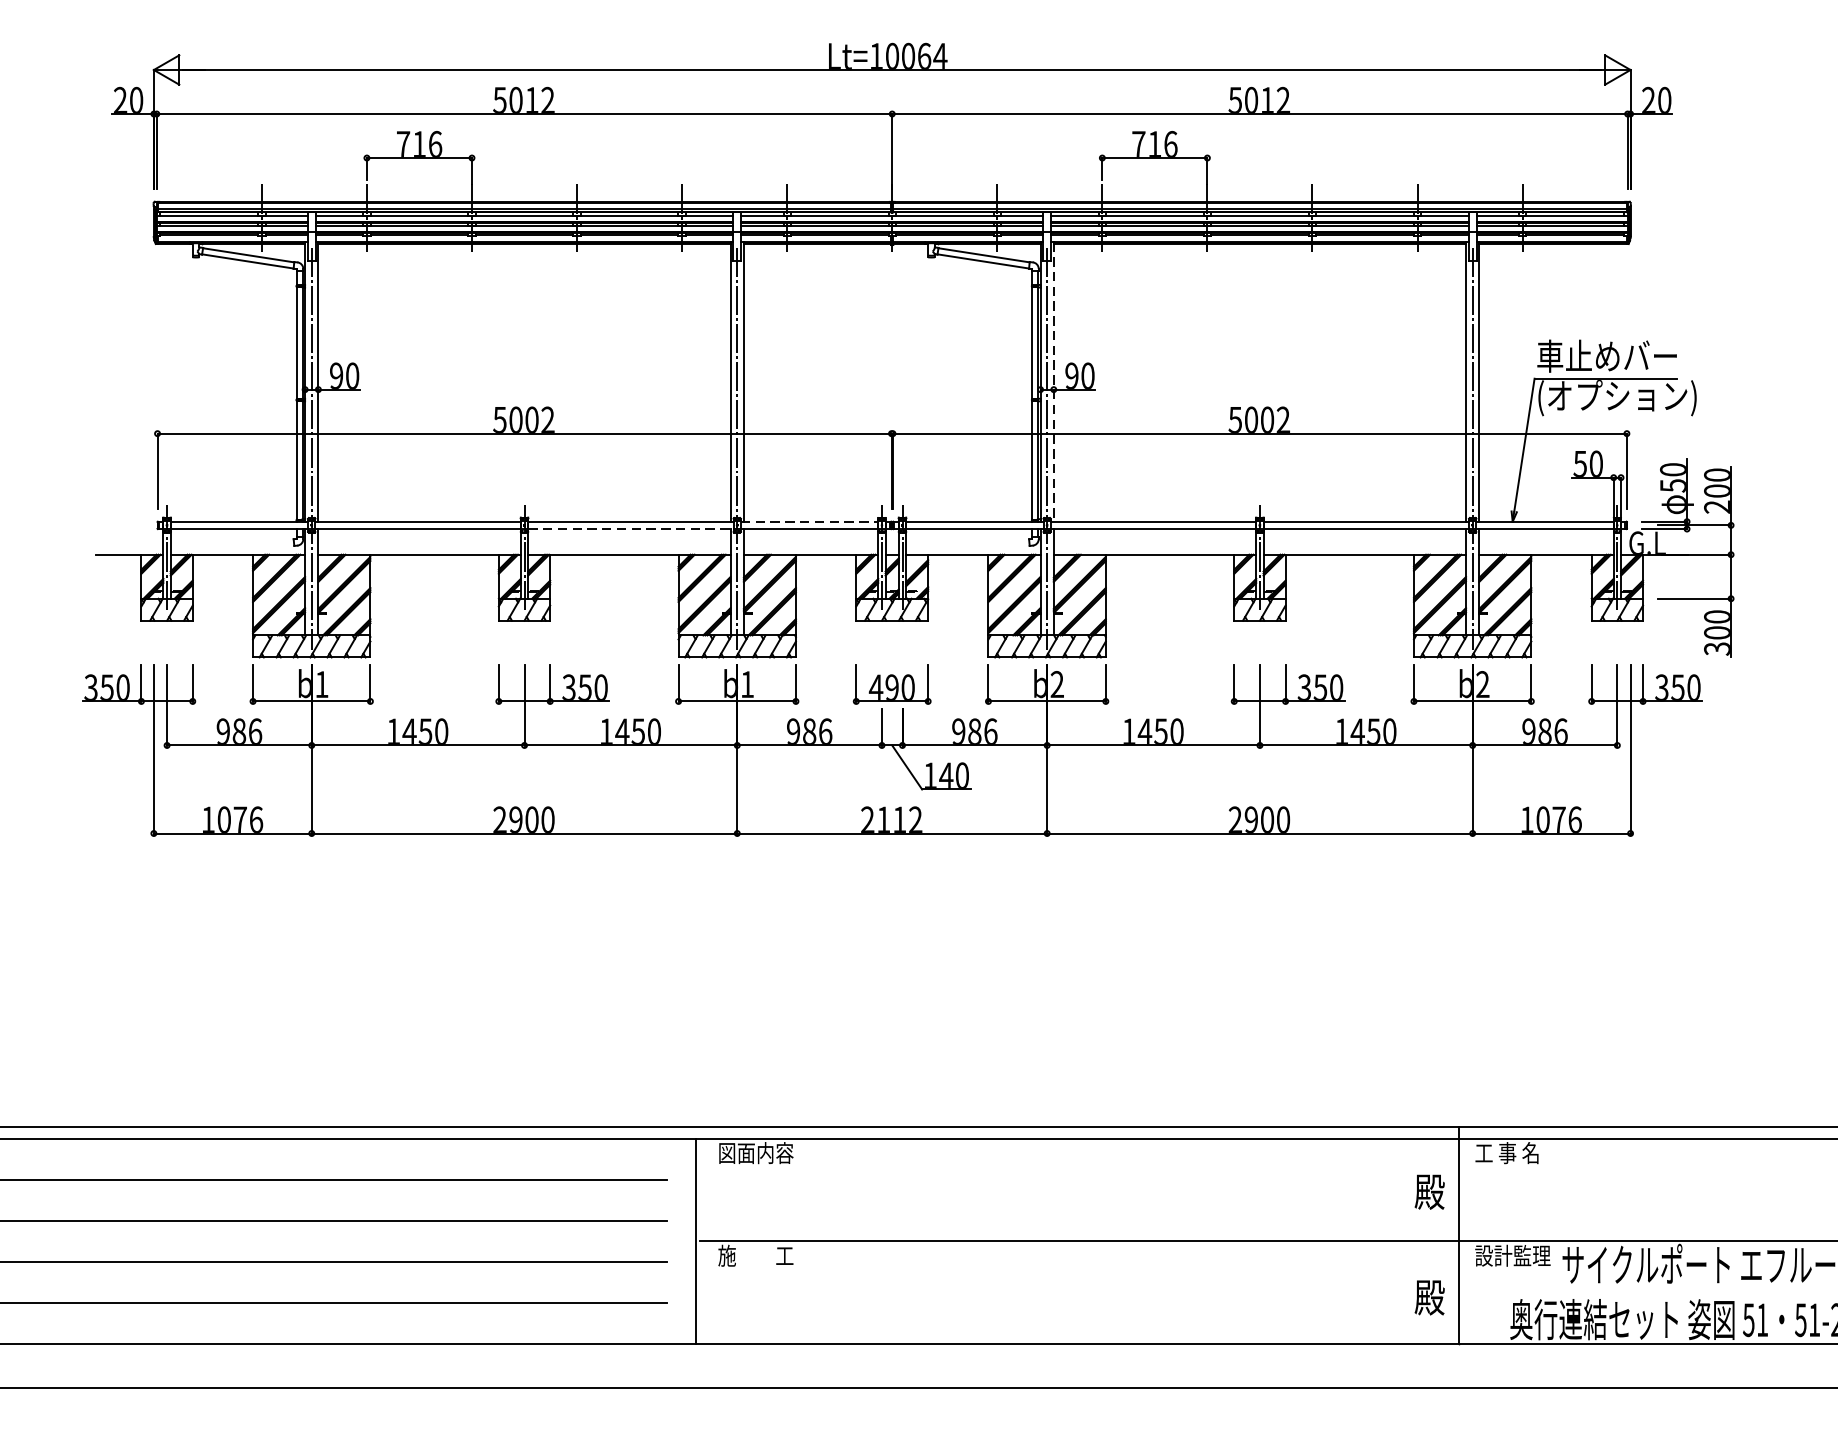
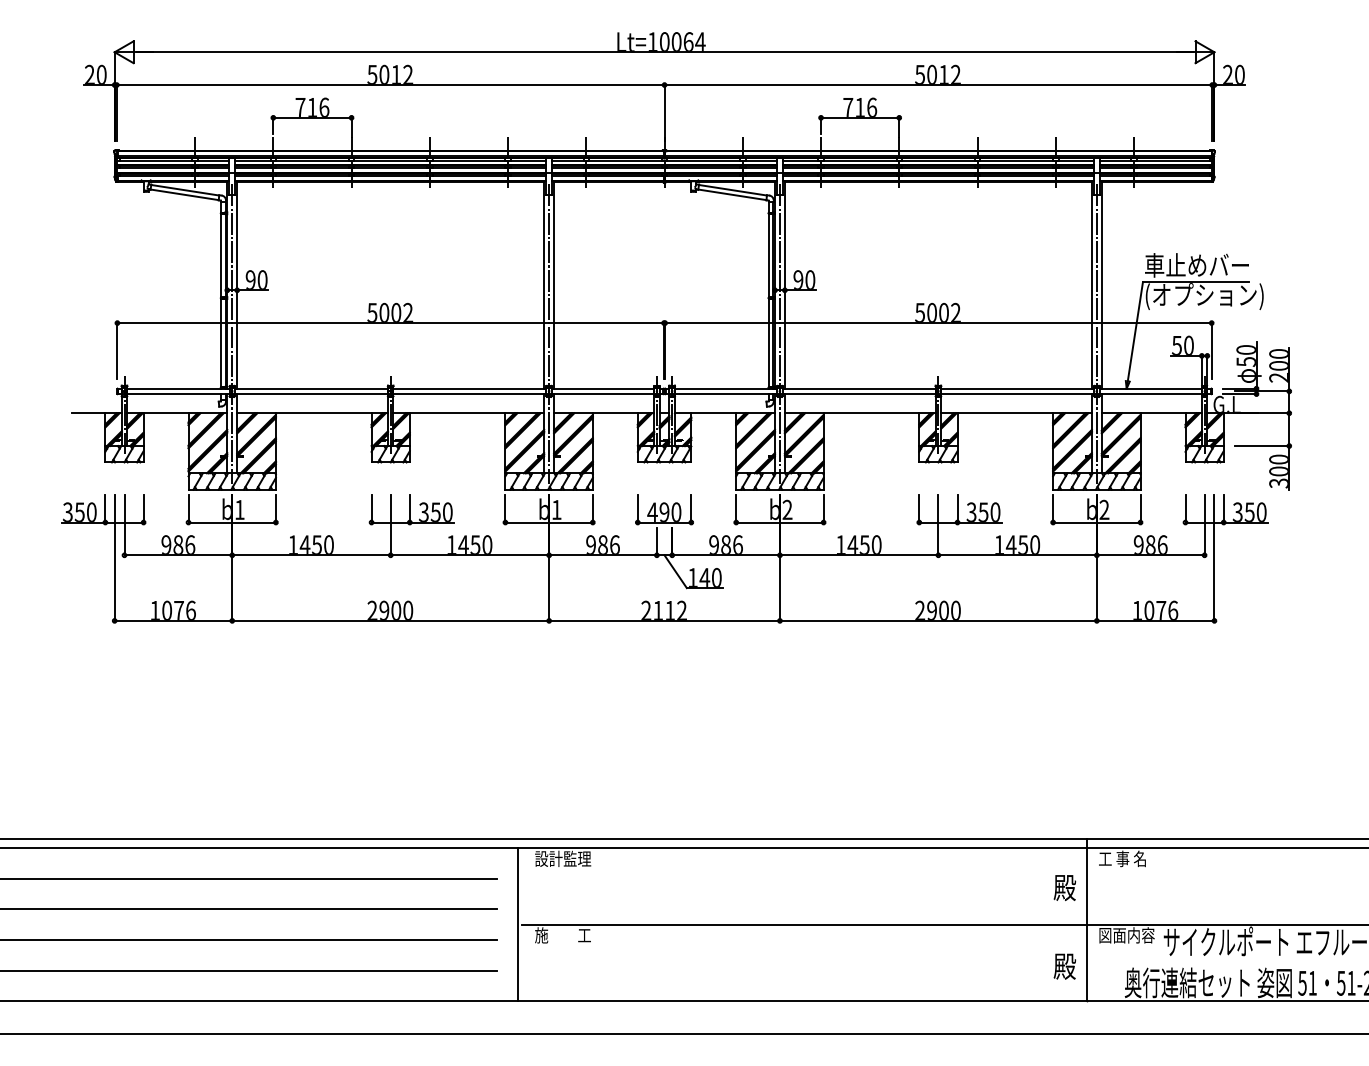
line: (1053, 383) -> (784, 285), dashed -> solid
line: (810, 521) -> (603, 388), dashed -> solid
line: (631, 529) -> (470, 394), dashed -> solid
text: (756, 1152) -> (563, 858), 図面内容 -> 設計監理
text: (1512, 1255) -> (1126, 935), 設計監理 -> 図面内容

